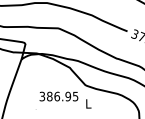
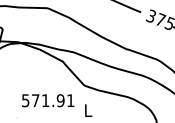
text: (58, 96) -> (47, 100), 386.95 -> 571.91

